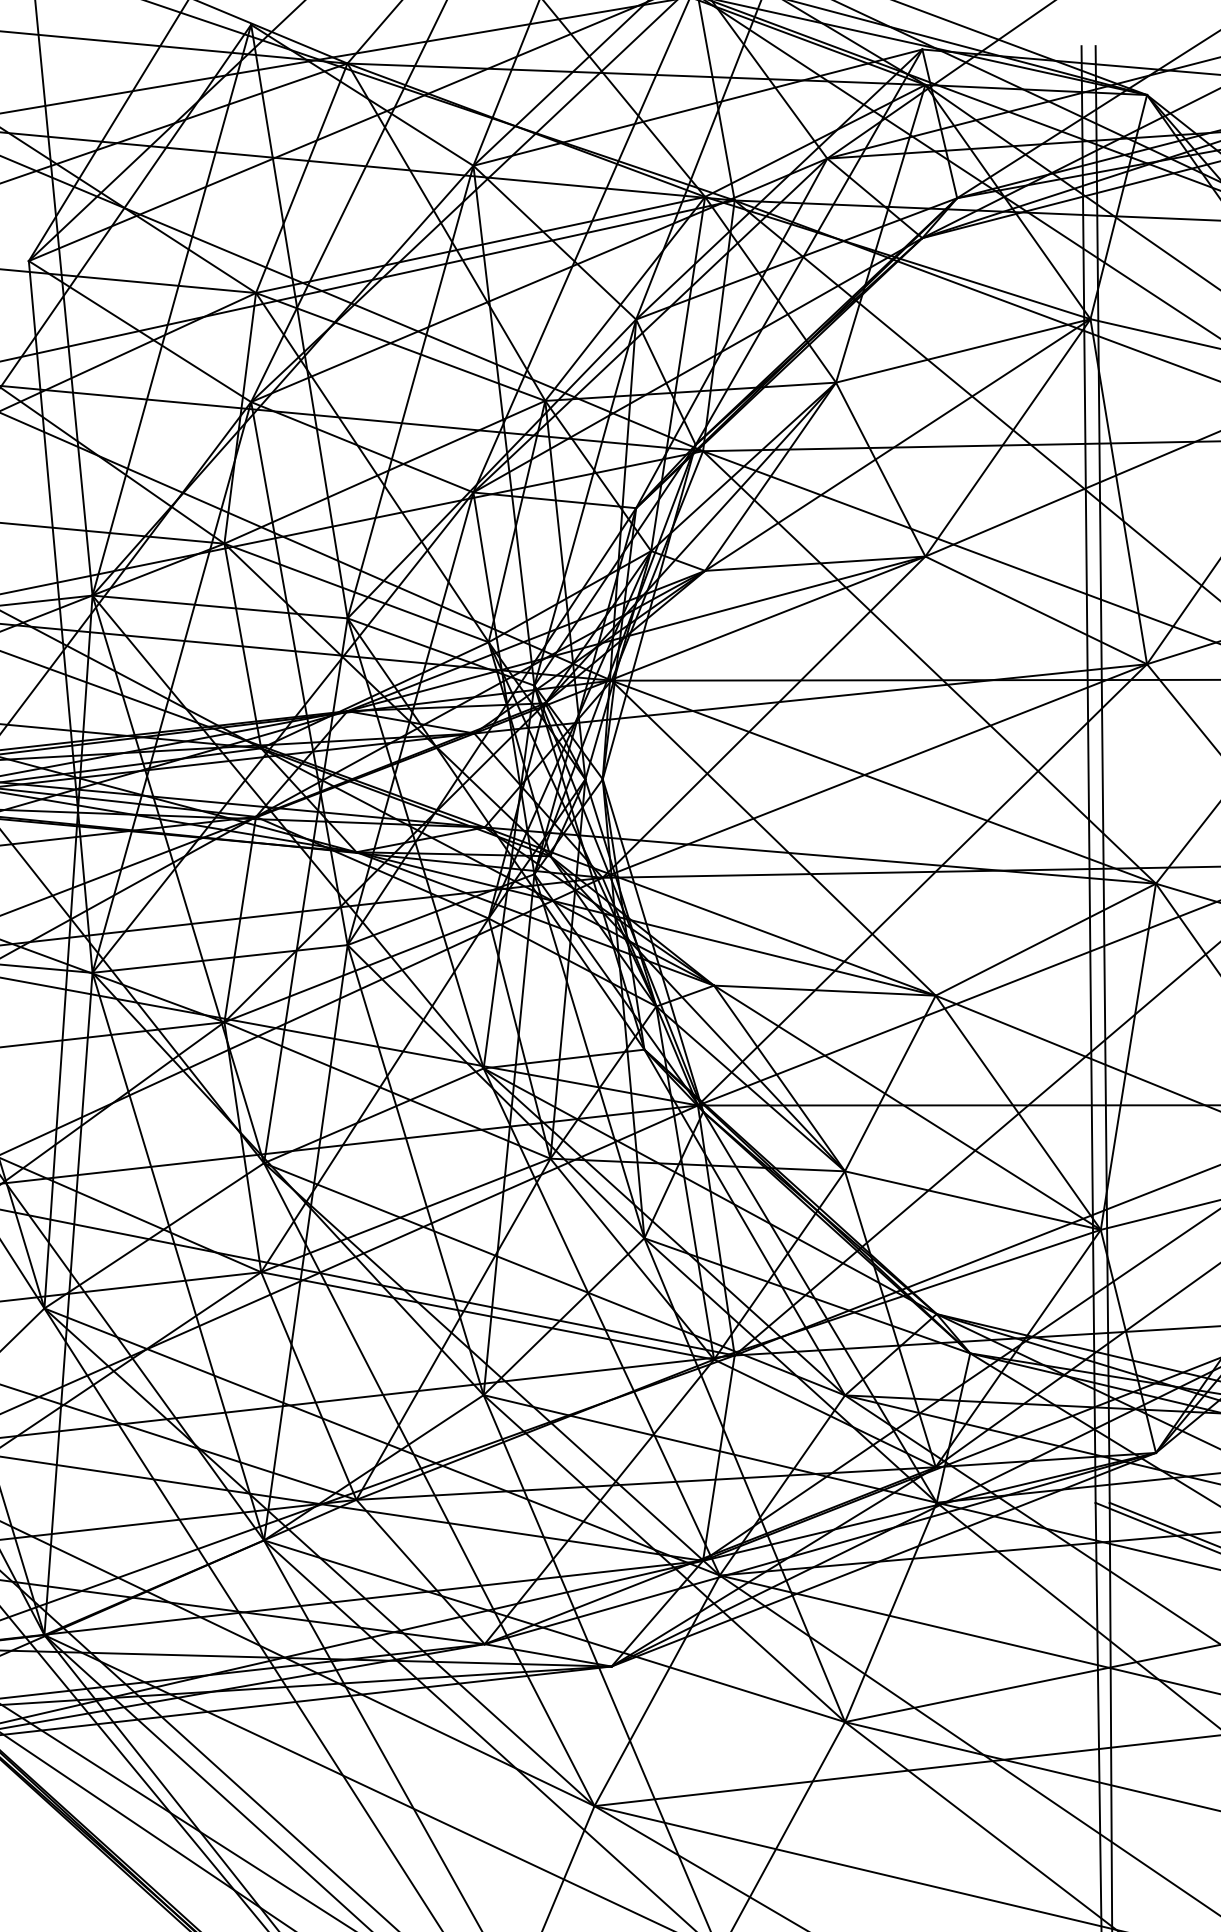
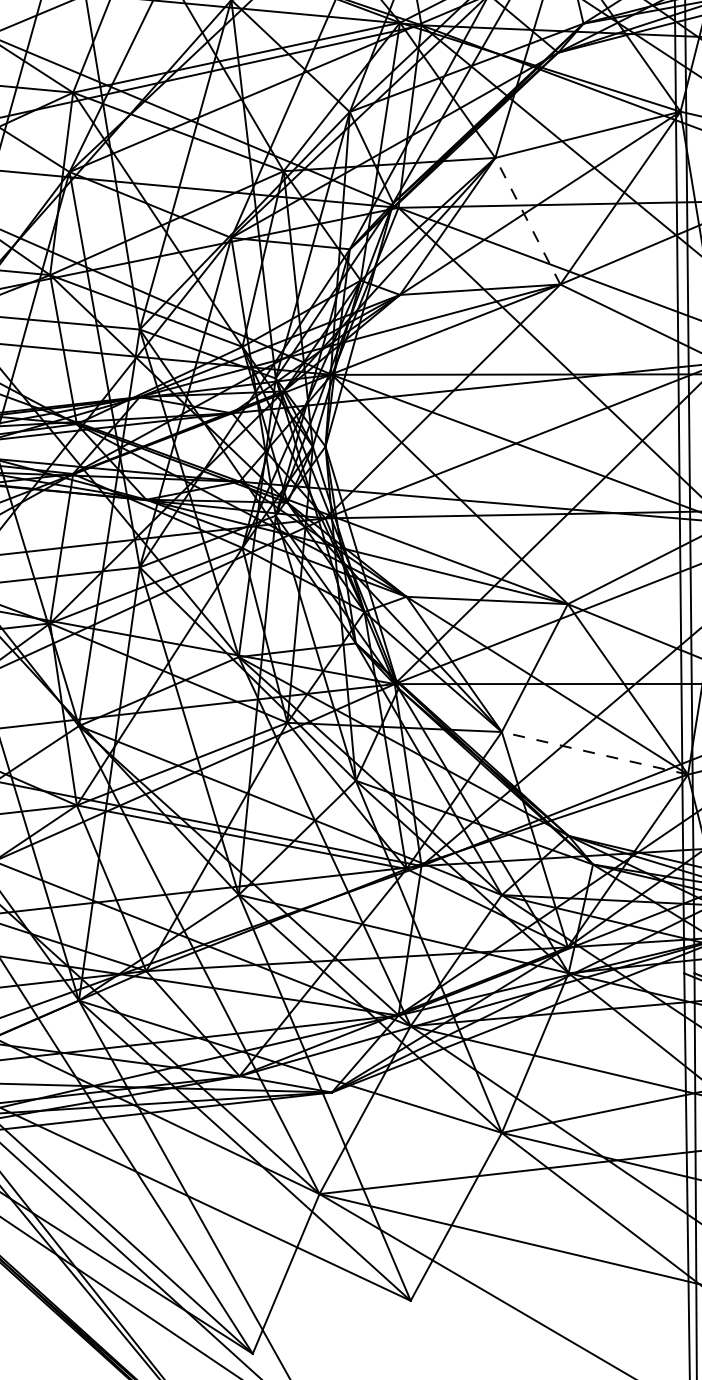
line: (880, 469) -> (527, 221), solid -> dashed
line: (972, 1200) -> (594, 753), solid -> dashed

